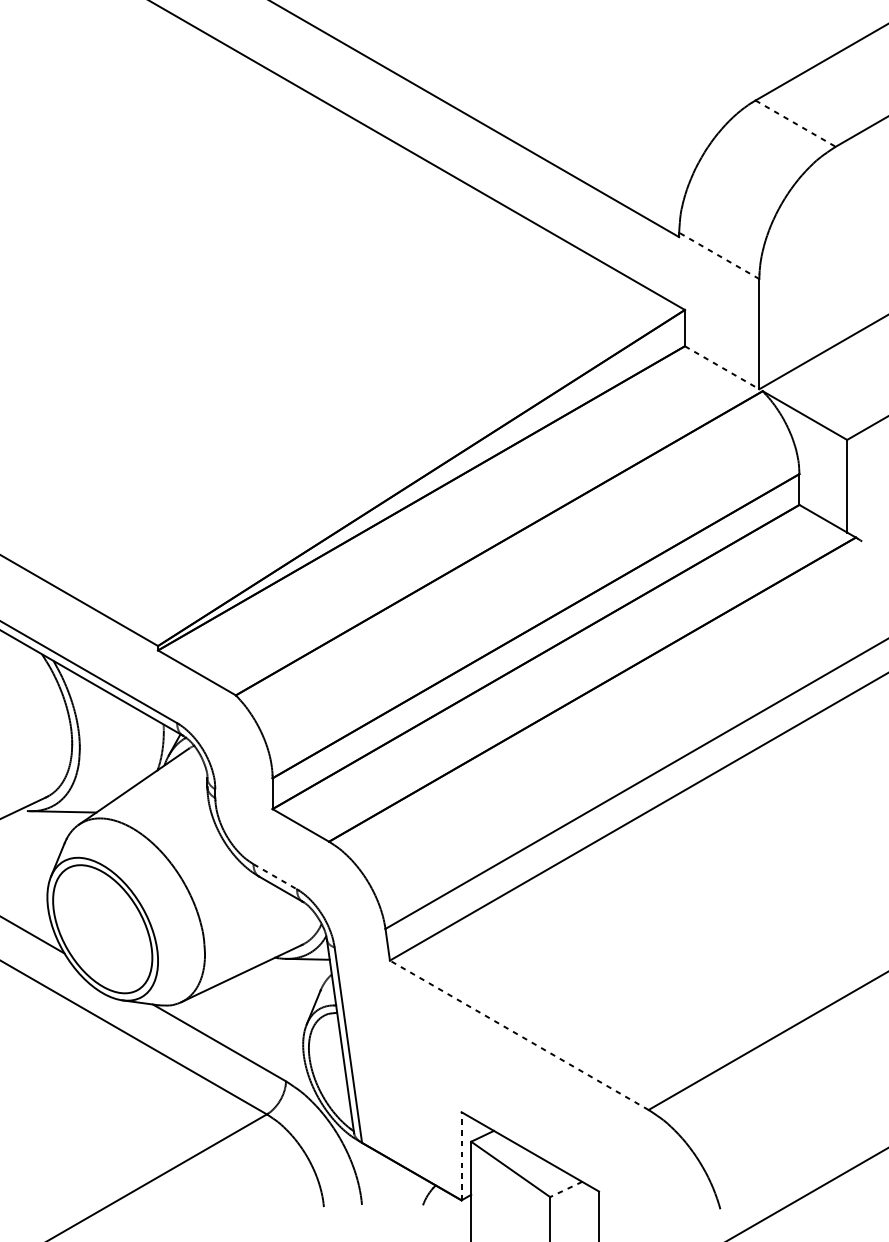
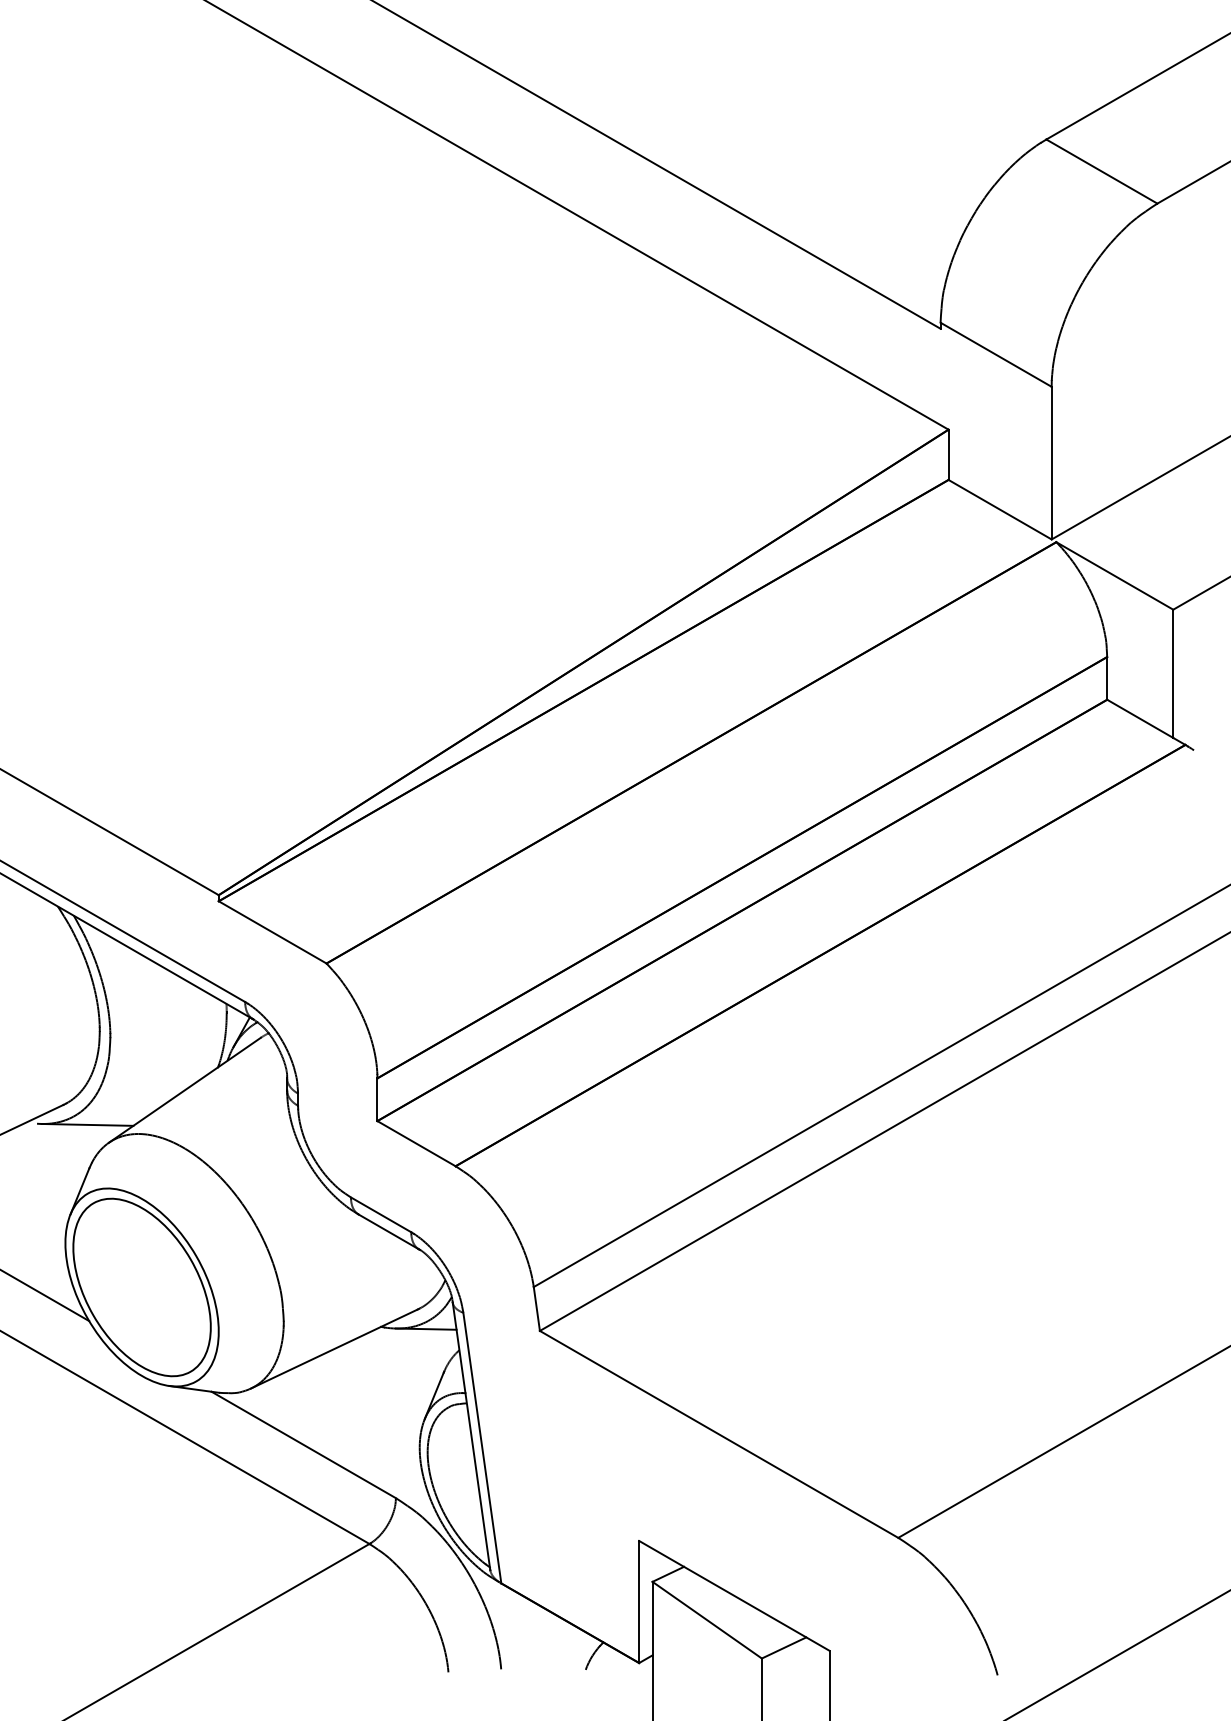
line: (796, 123) -> (1102, 171), dashed -> solid
line: (718, 255) -> (995, 354), dashed -> solid
line: (722, 367) -> (1000, 509), dashed -> solid
line: (275, 876) -> (381, 1214), dashed -> solid
line: (519, 1035) -> (719, 1434), dashed -> solid
line: (461, 1155) -> (639, 1601), dashed -> solid
line: (566, 1189) -> (784, 1647), dashed -> solid

